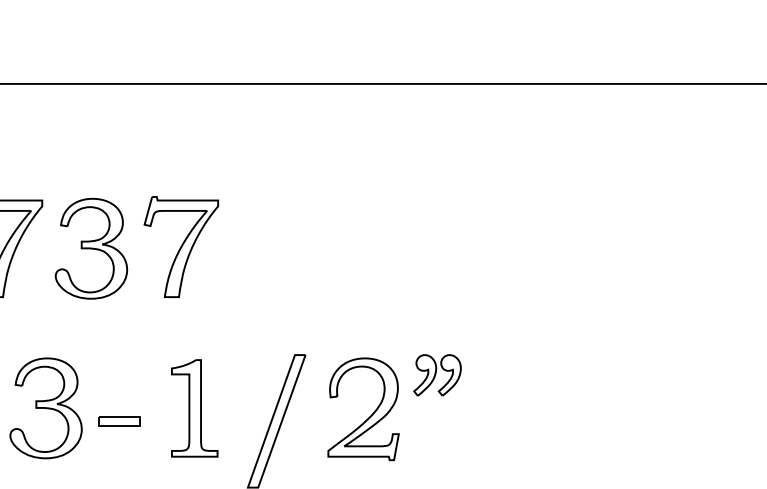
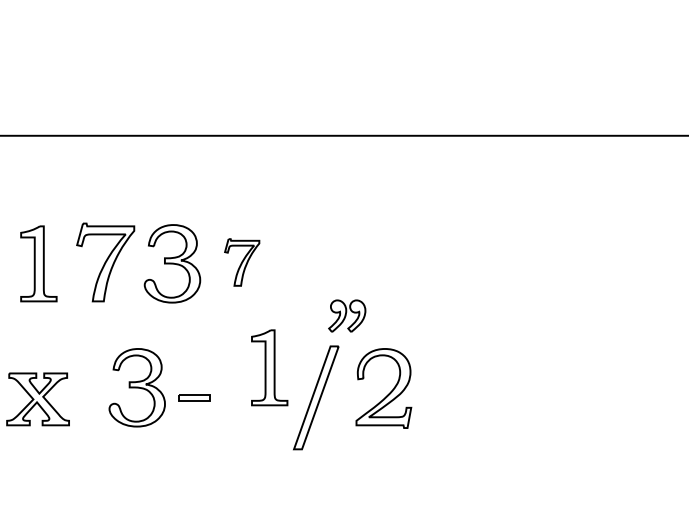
part: (180, 247) -> (241, 262), size x0.6
part: (437, 374) -> (347, 315), moved
part: (194, 407) -> (269, 367), moved

